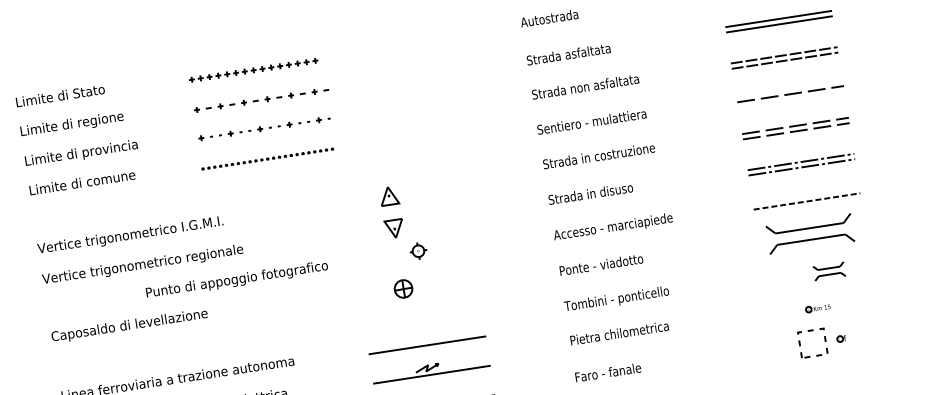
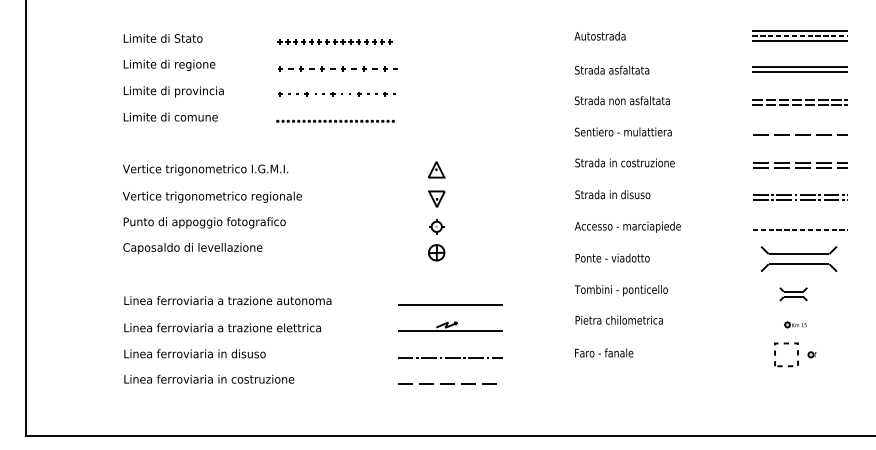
part: (418, 250) -> (436, 226), moved
part: (829, 271) -> (793, 294), moved
text: (236, 279) -> (204, 222), moved

